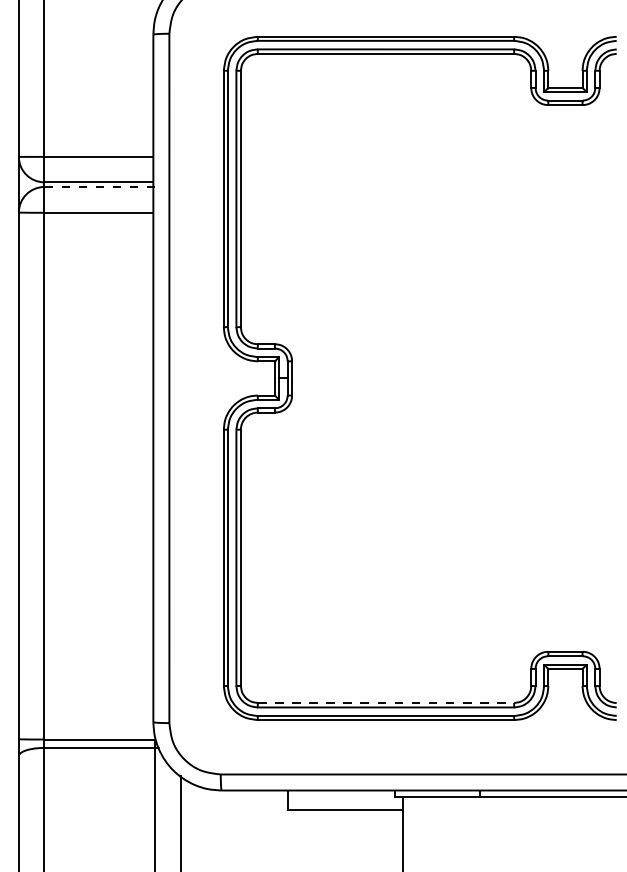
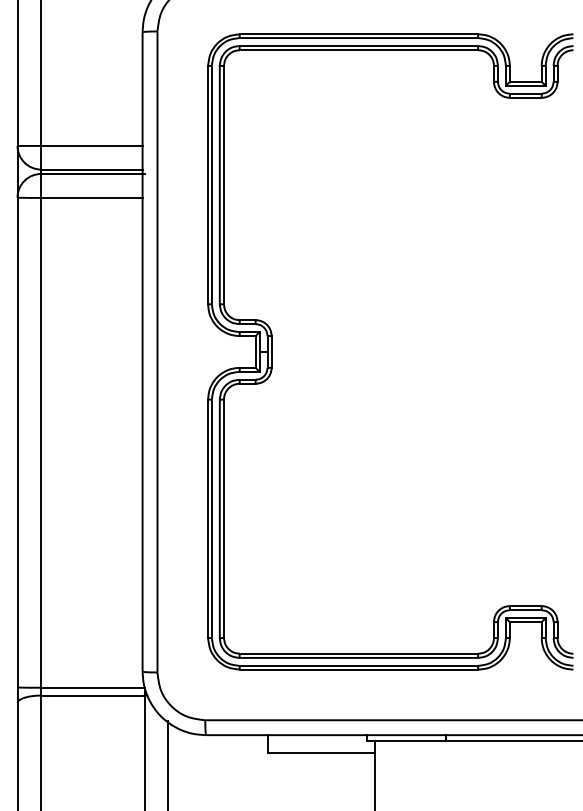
line: (99, 186) -> (92, 173), dashed -> solid
line: (386, 702) -> (359, 653), dashed -> solid

